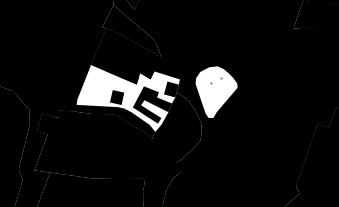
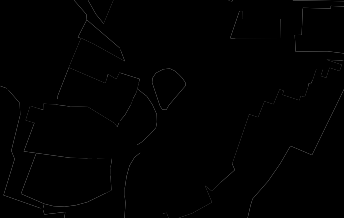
fill: (216, 91) -> (168, 88), added
fill: (128, 98) -> (98, 94), added

